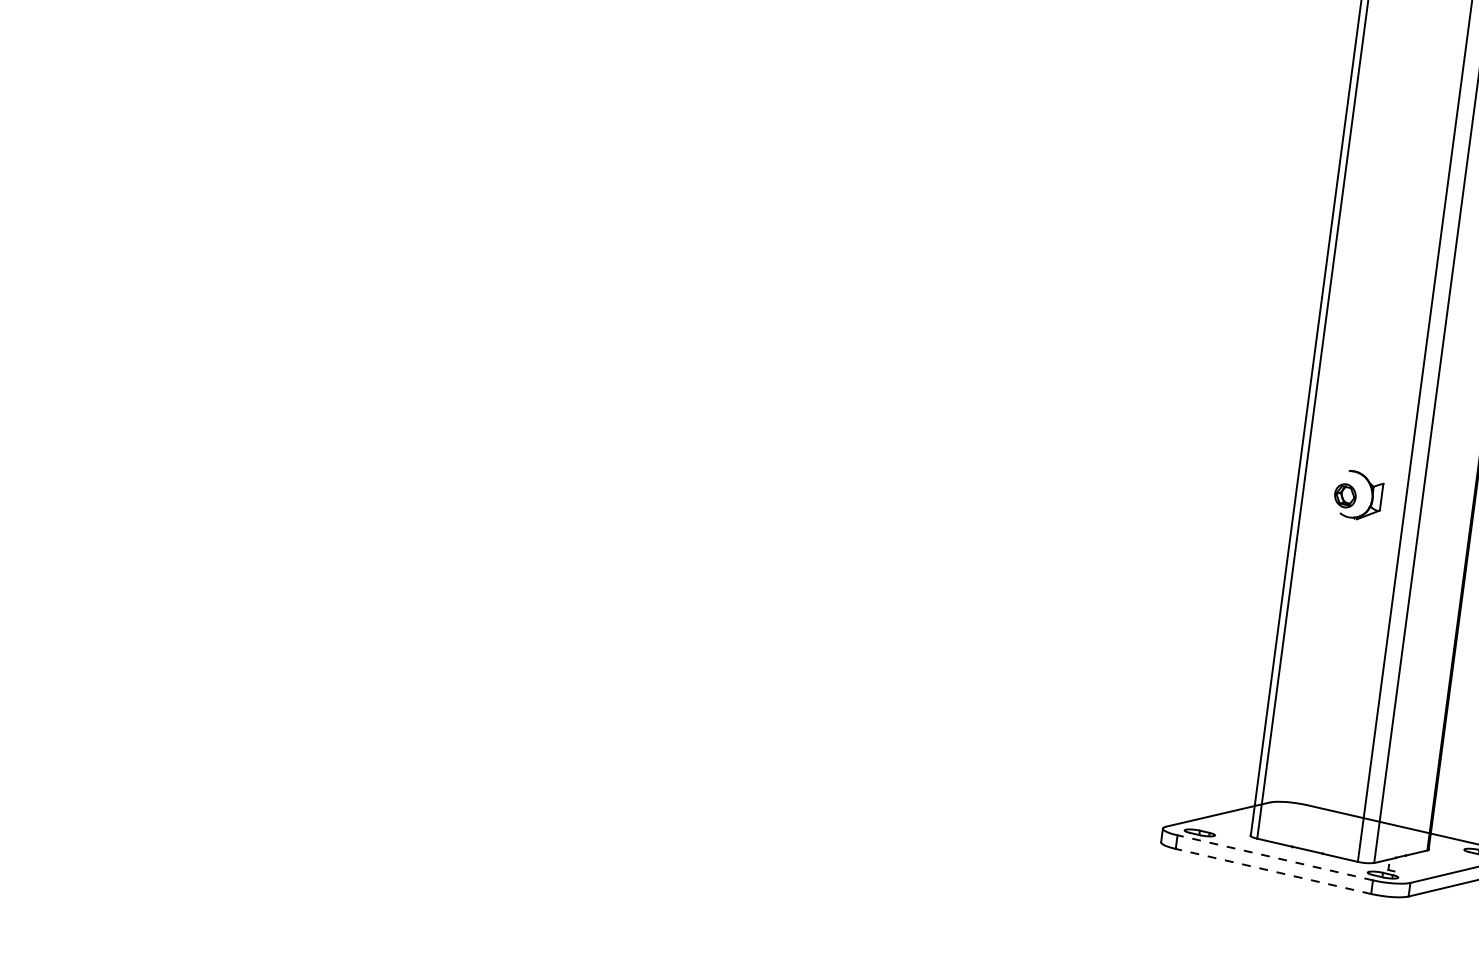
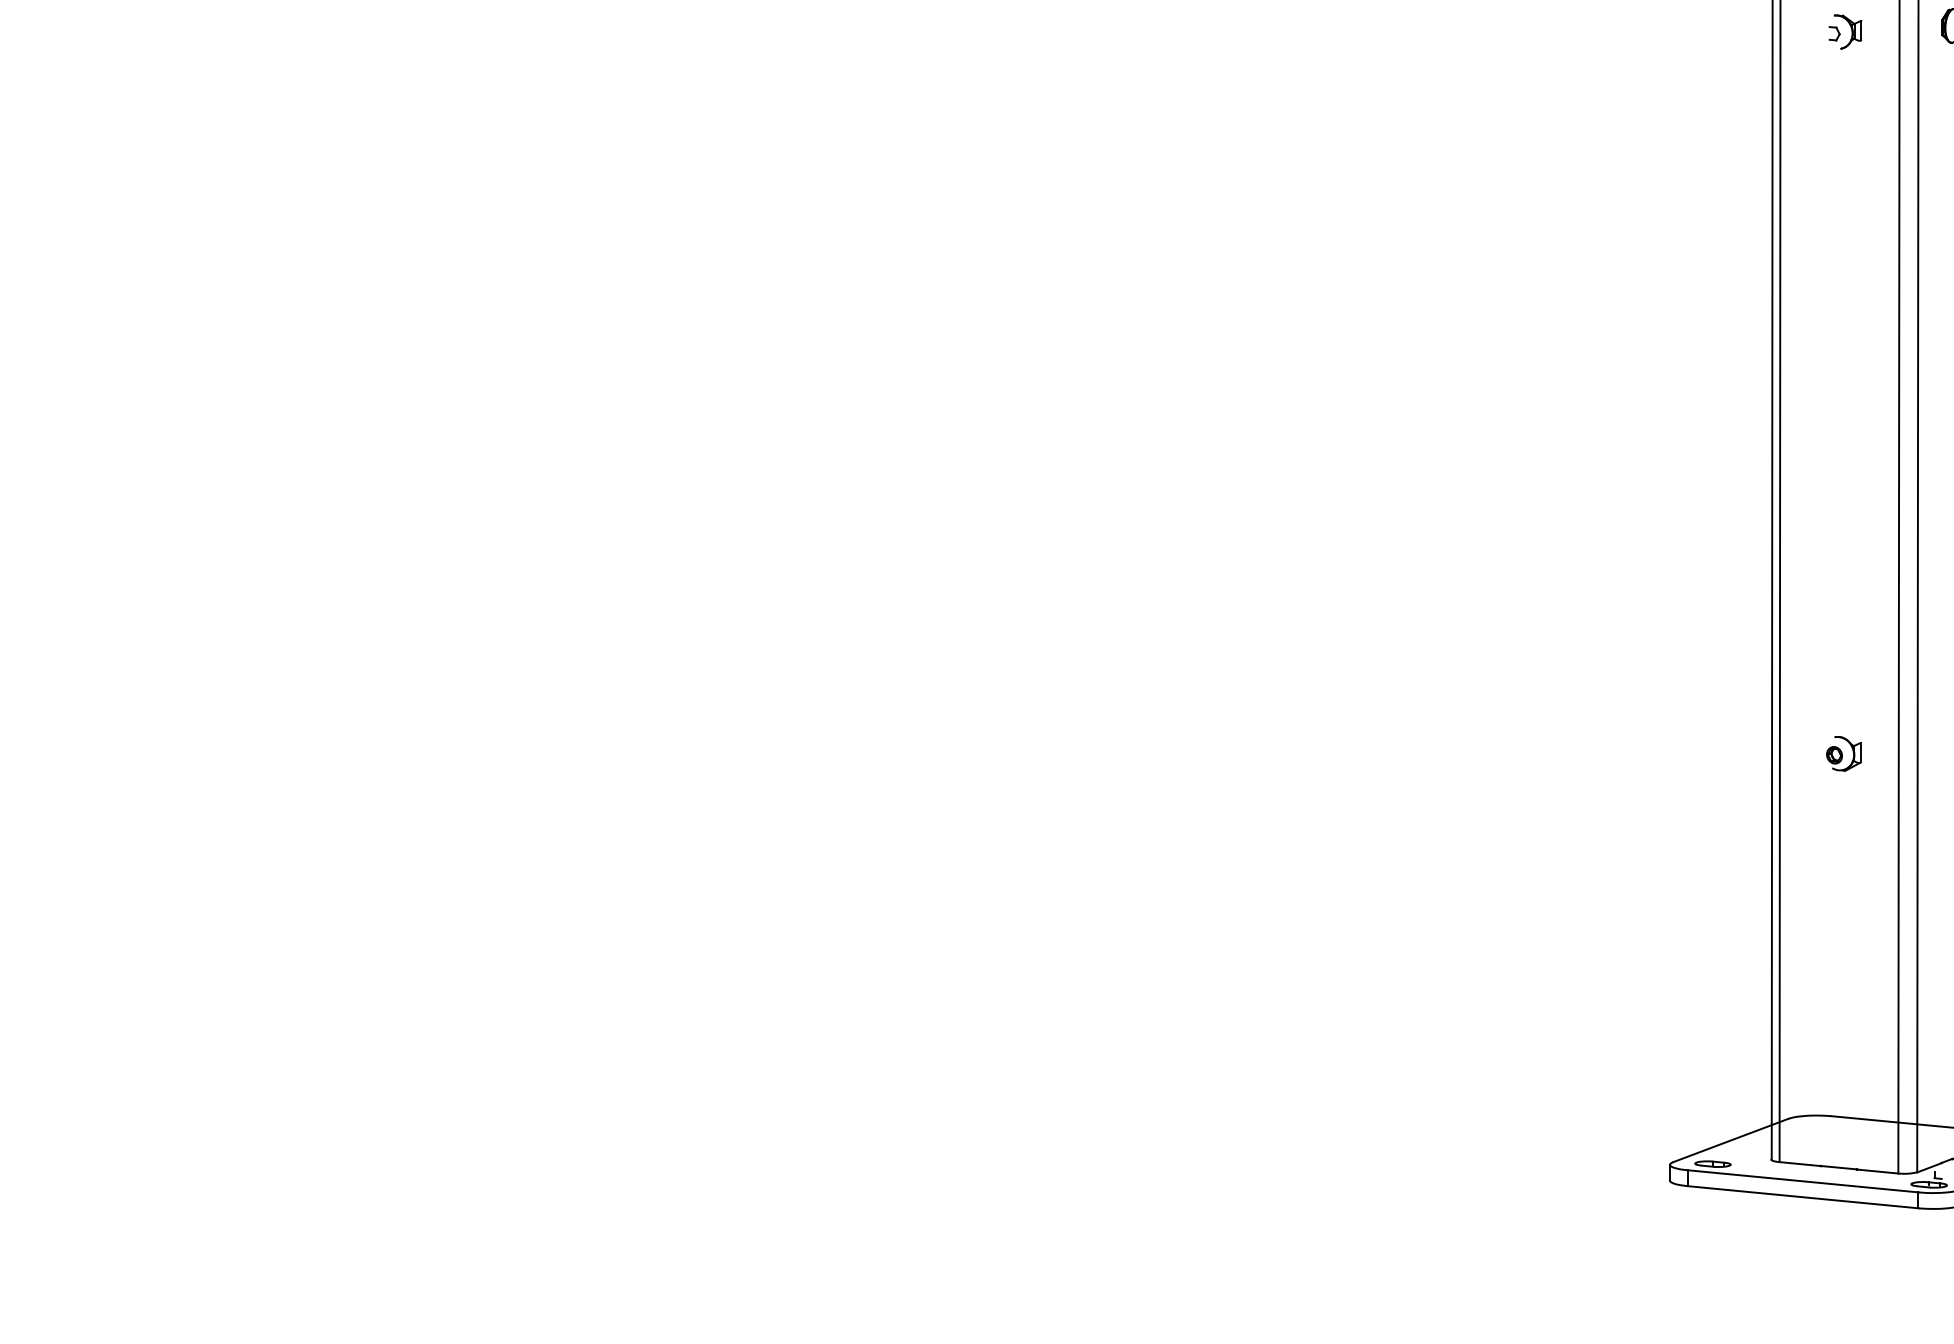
part: (1358, 495) -> (1843, 753), size x0.62
line: (1275, 858) -> (1803, 1181), dashed -> solid
line: (1273, 871) -> (1803, 1197), dashed -> solid

